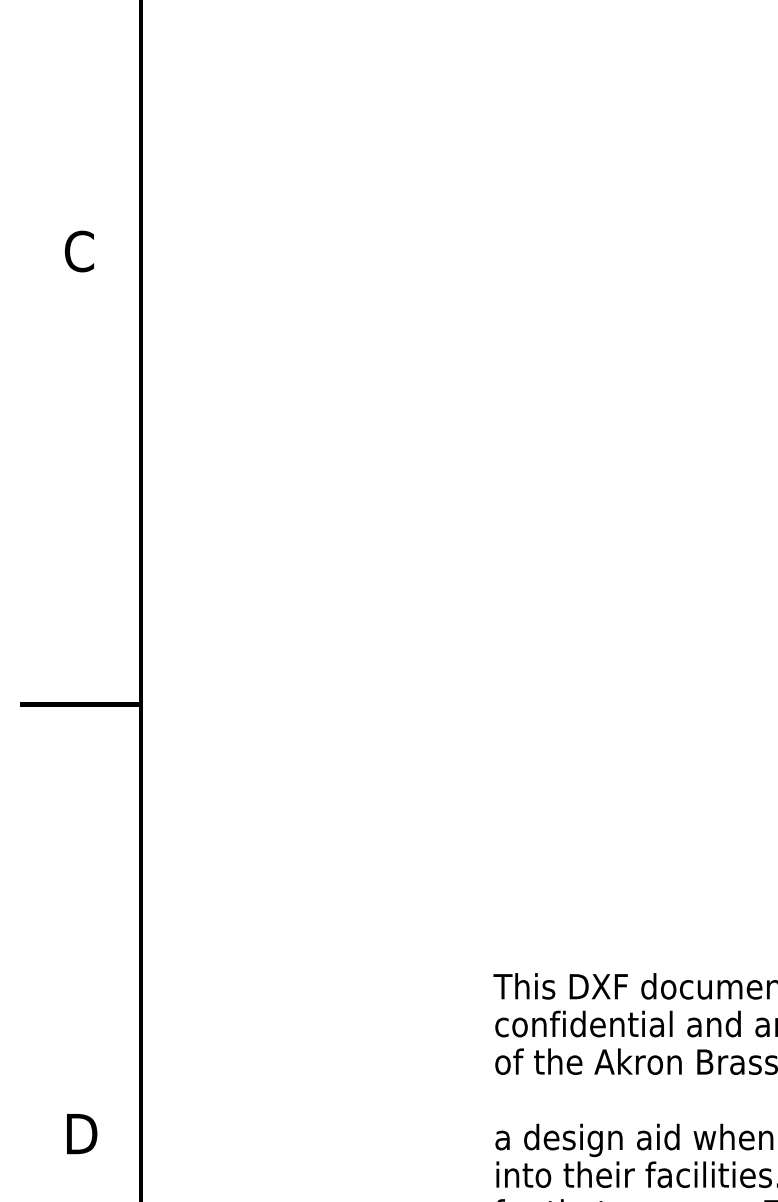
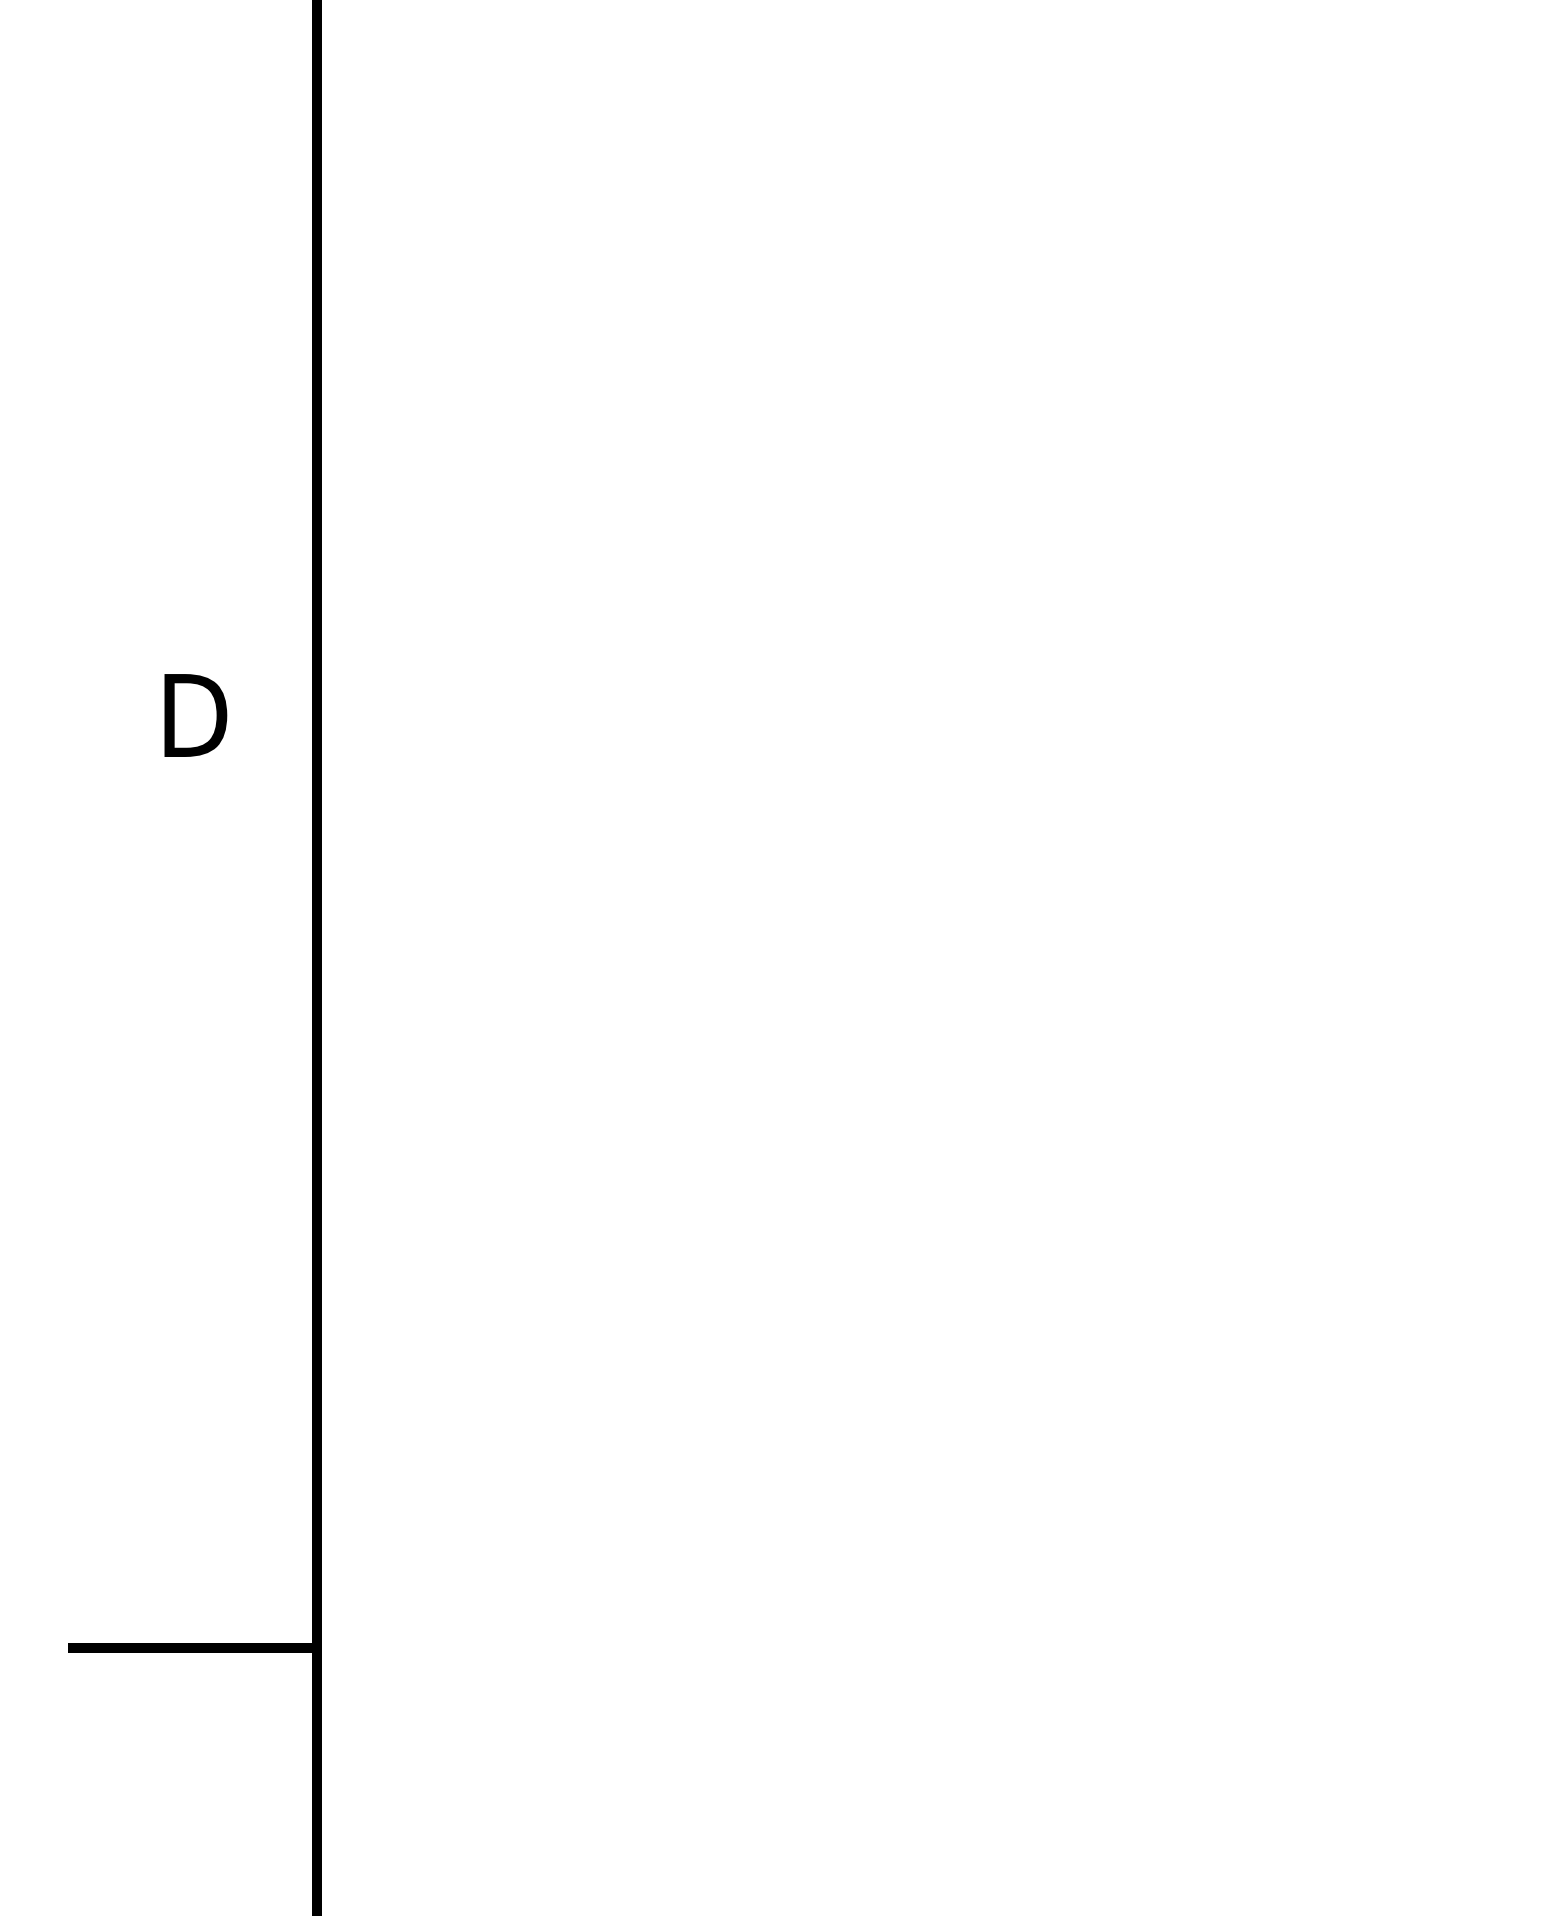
text: (80, 251) -> (192, 715), C -> D

